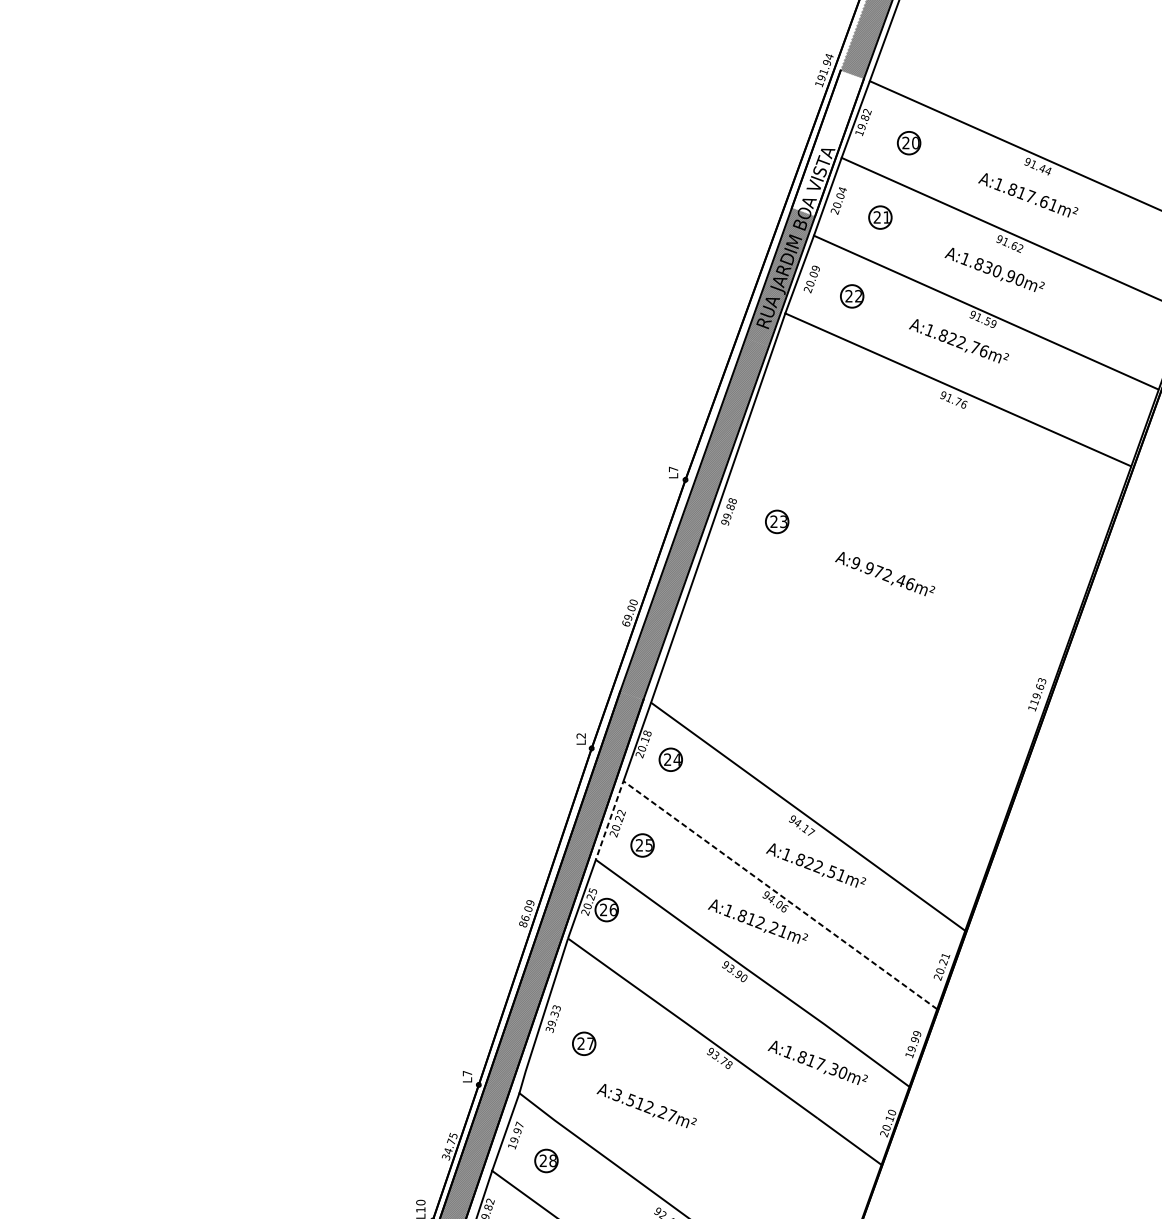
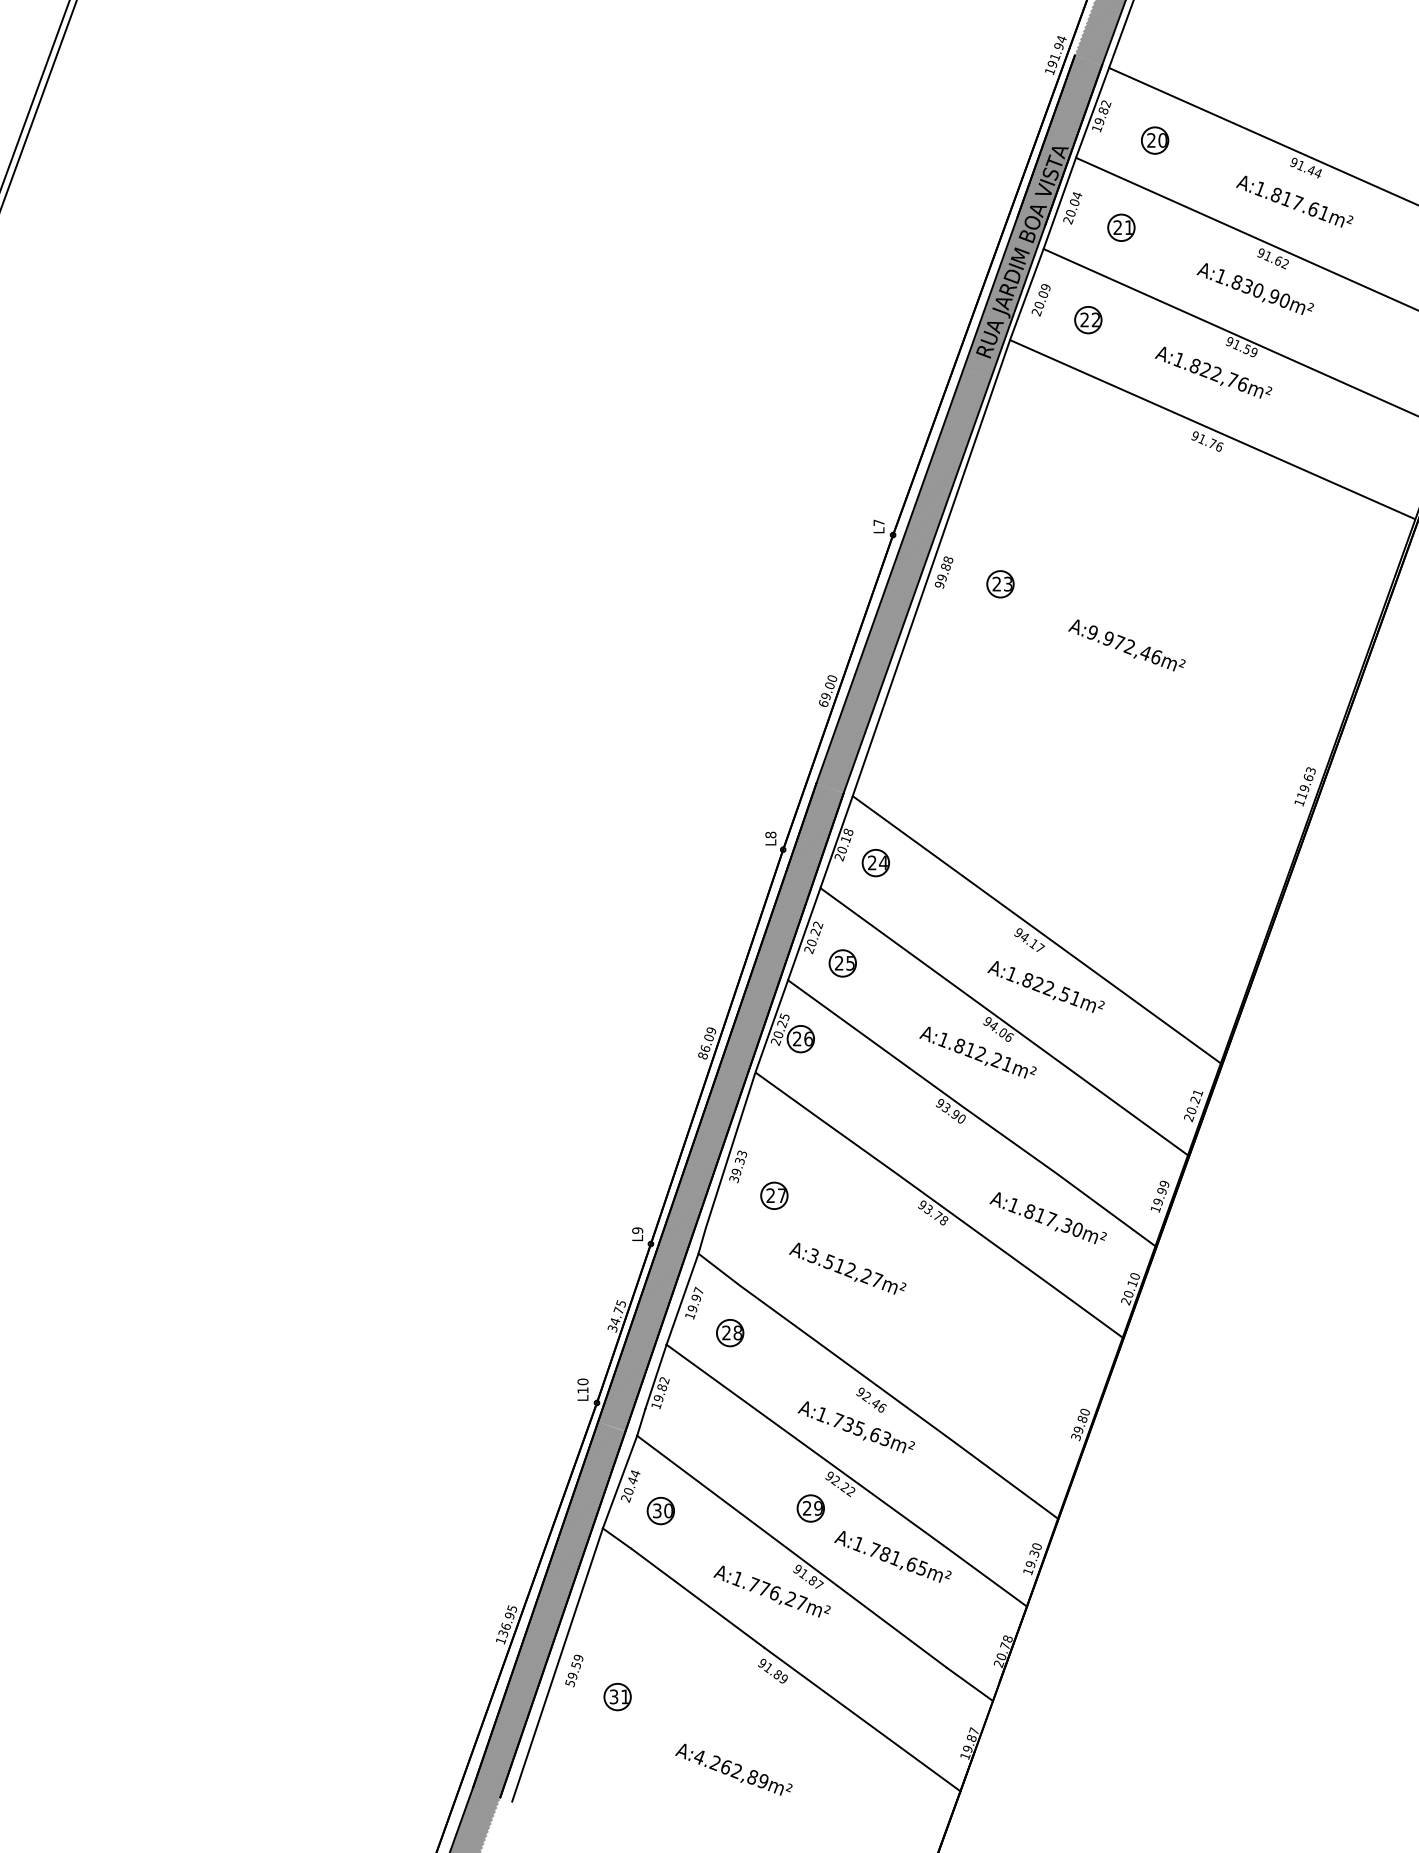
hatch: (827, 143) -> (1059, 140), added
text: (580, 735) -> (770, 834), L2 -> L8
line: (746, 870) -> (964, 992), dashed -> solid
text: (467, 1073) -> (637, 1230), L7 -> L9

